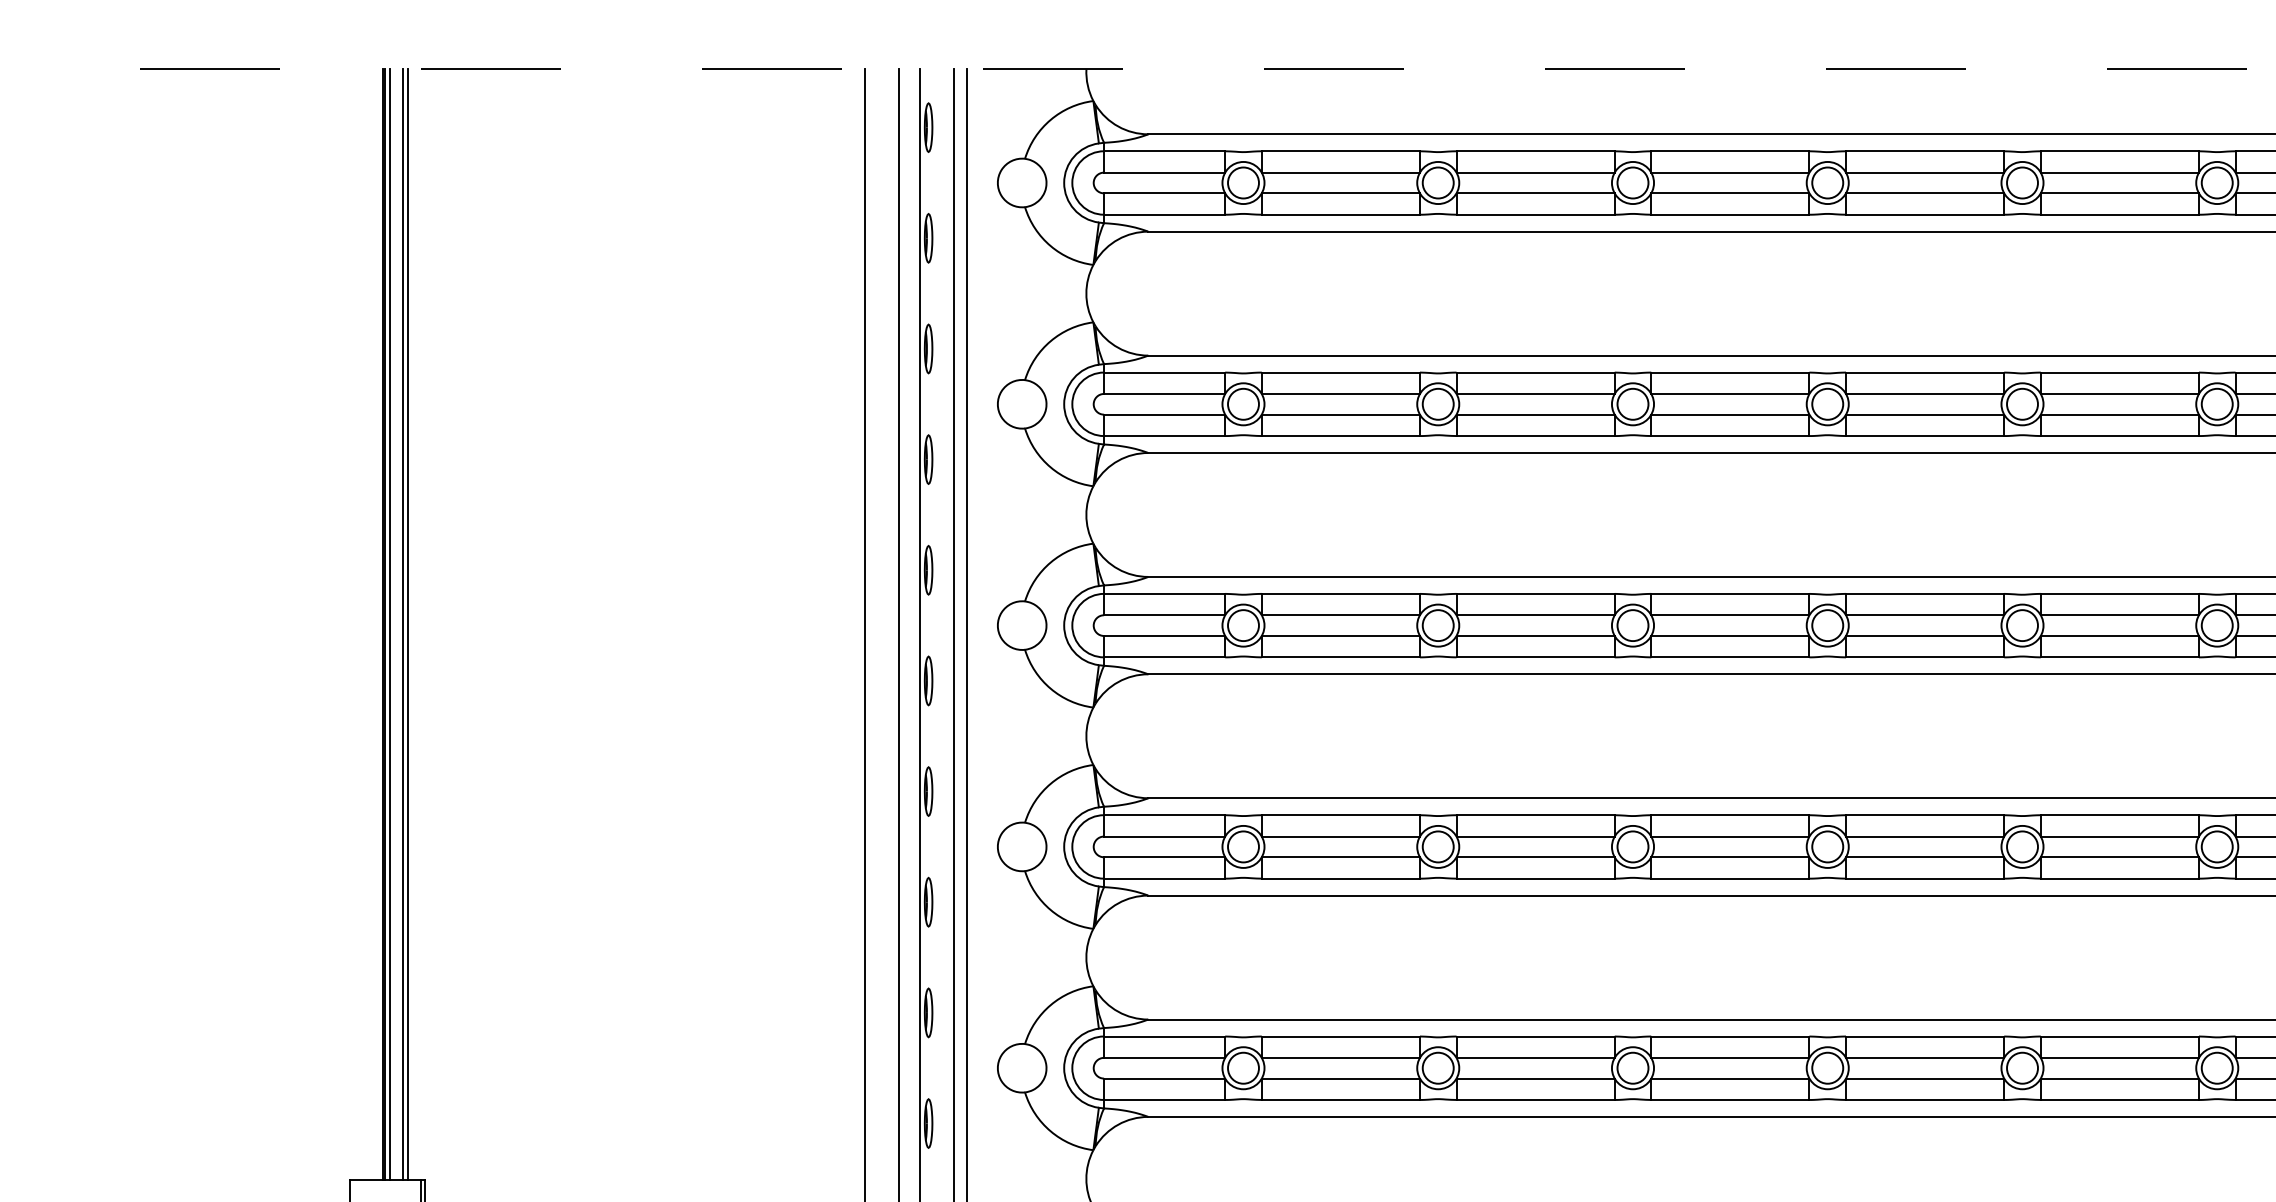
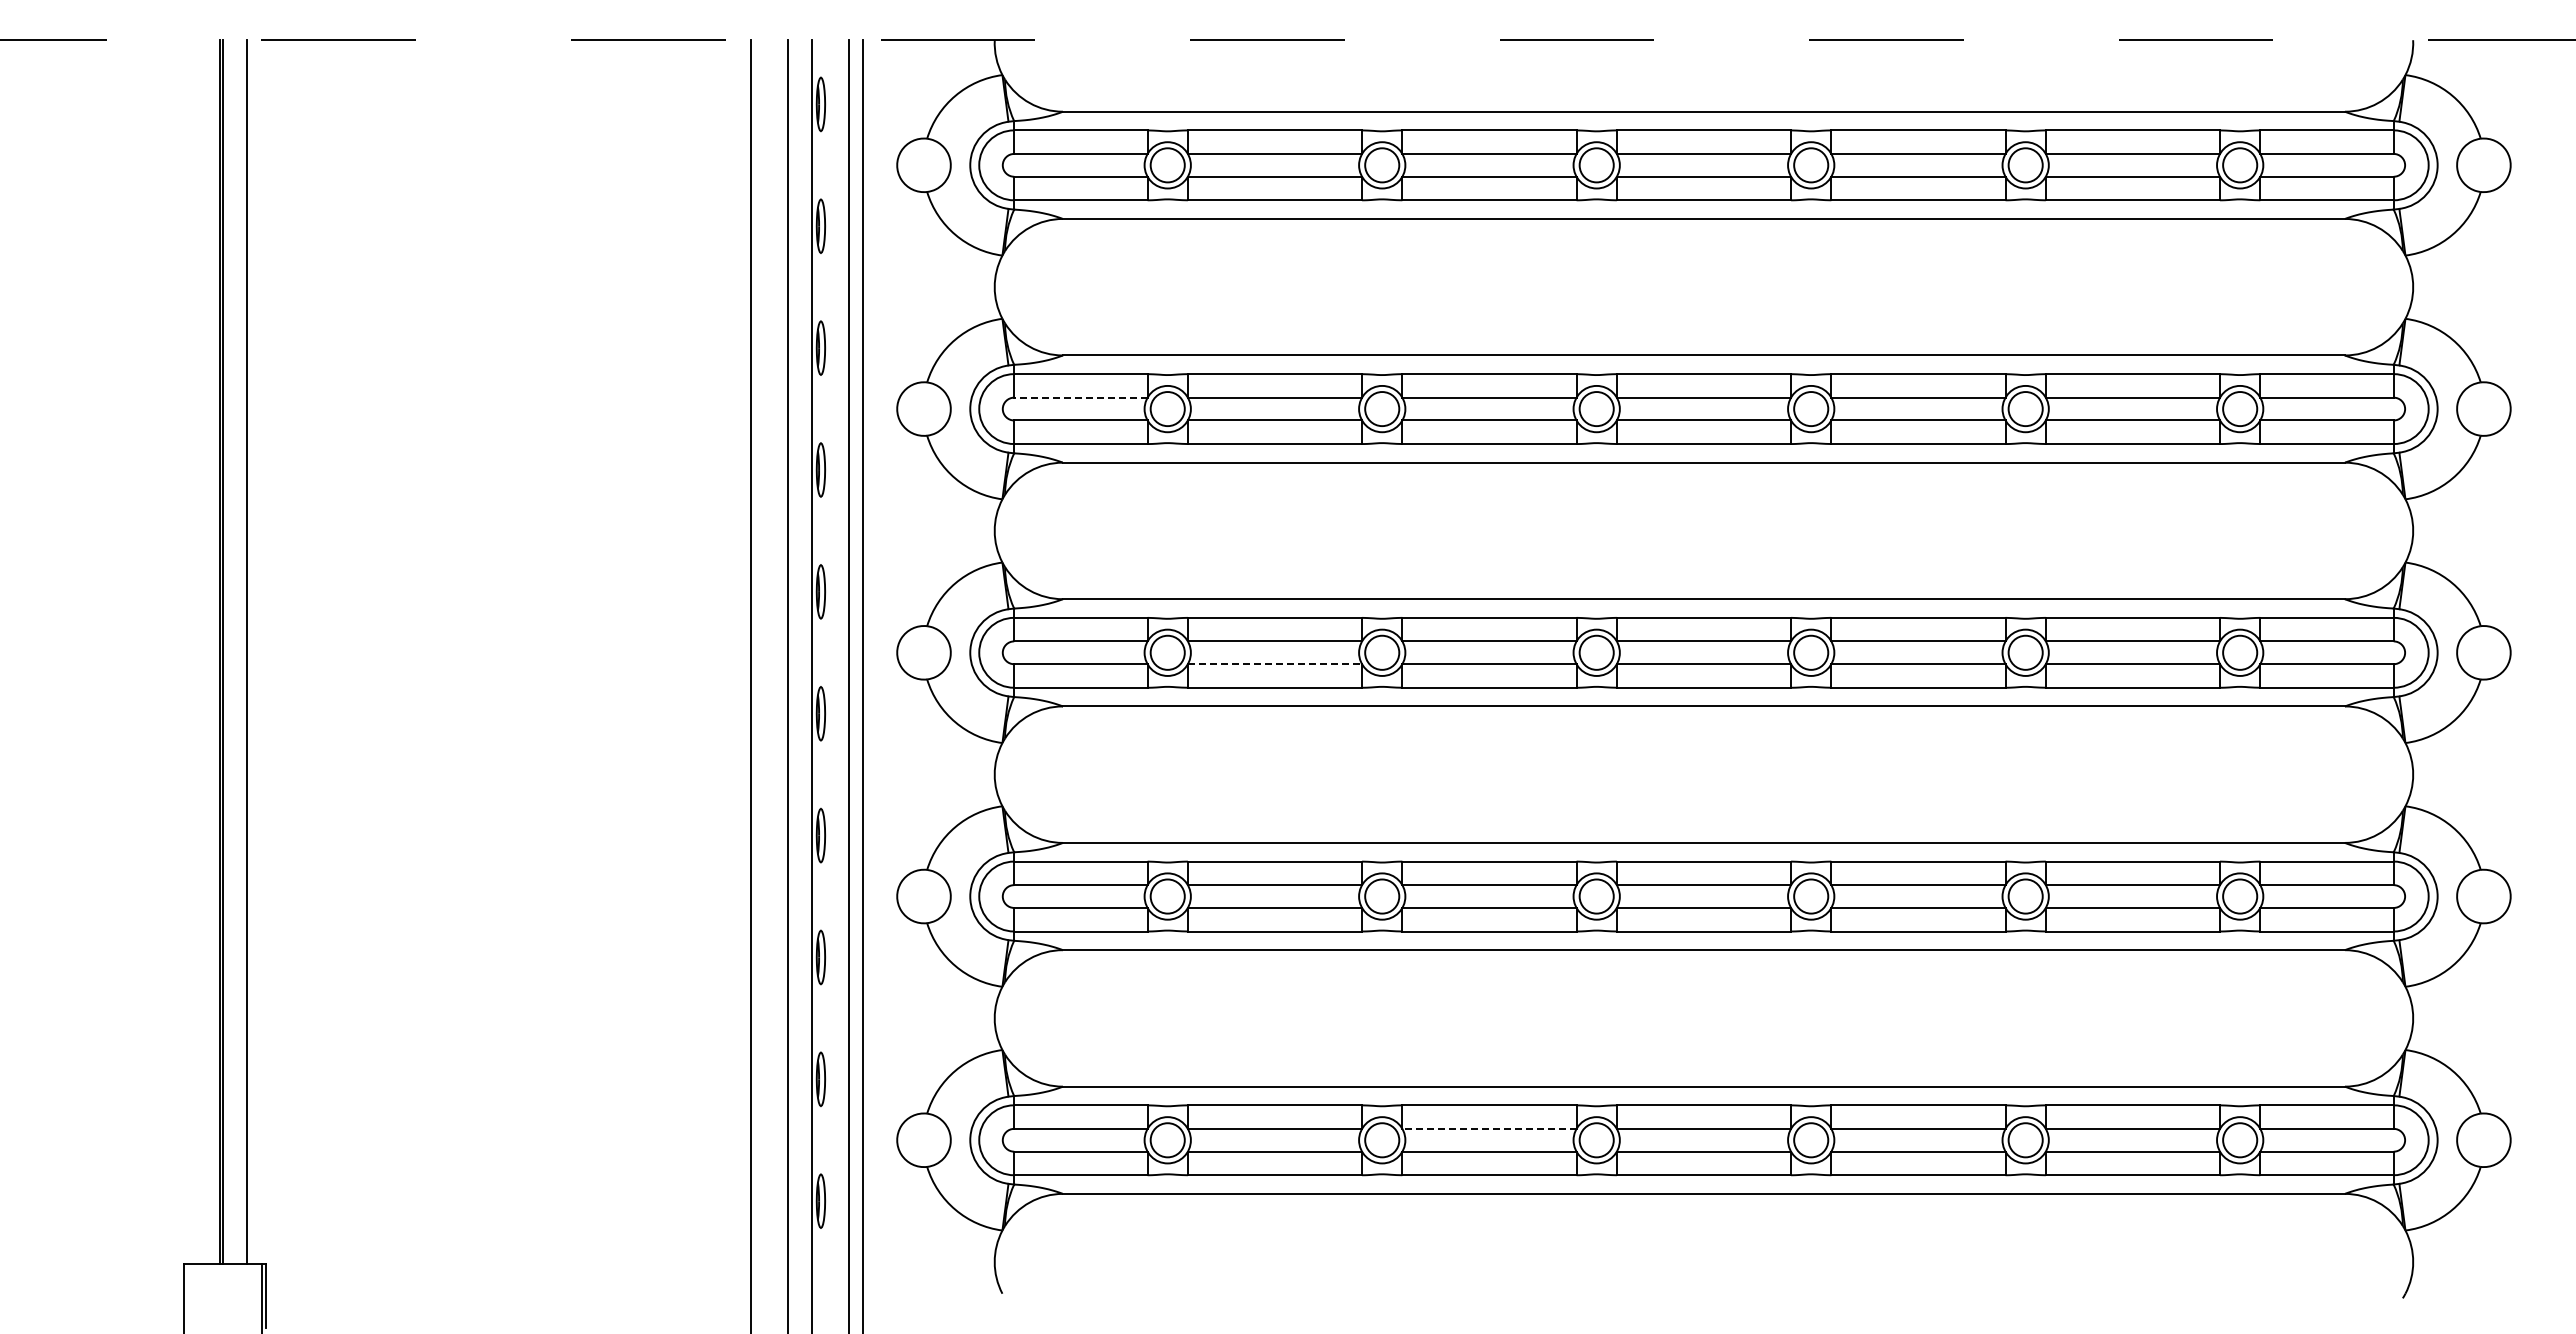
line: (1164, 393) -> (1080, 397), solid -> dashed
line: (389, 624) -> (227, 651), removed
line: (403, 624) -> (242, 651), removed
line: (1341, 636) -> (1275, 664), solid -> dashed
line: (1534, 1057) -> (1488, 1128), solid -> dashed

